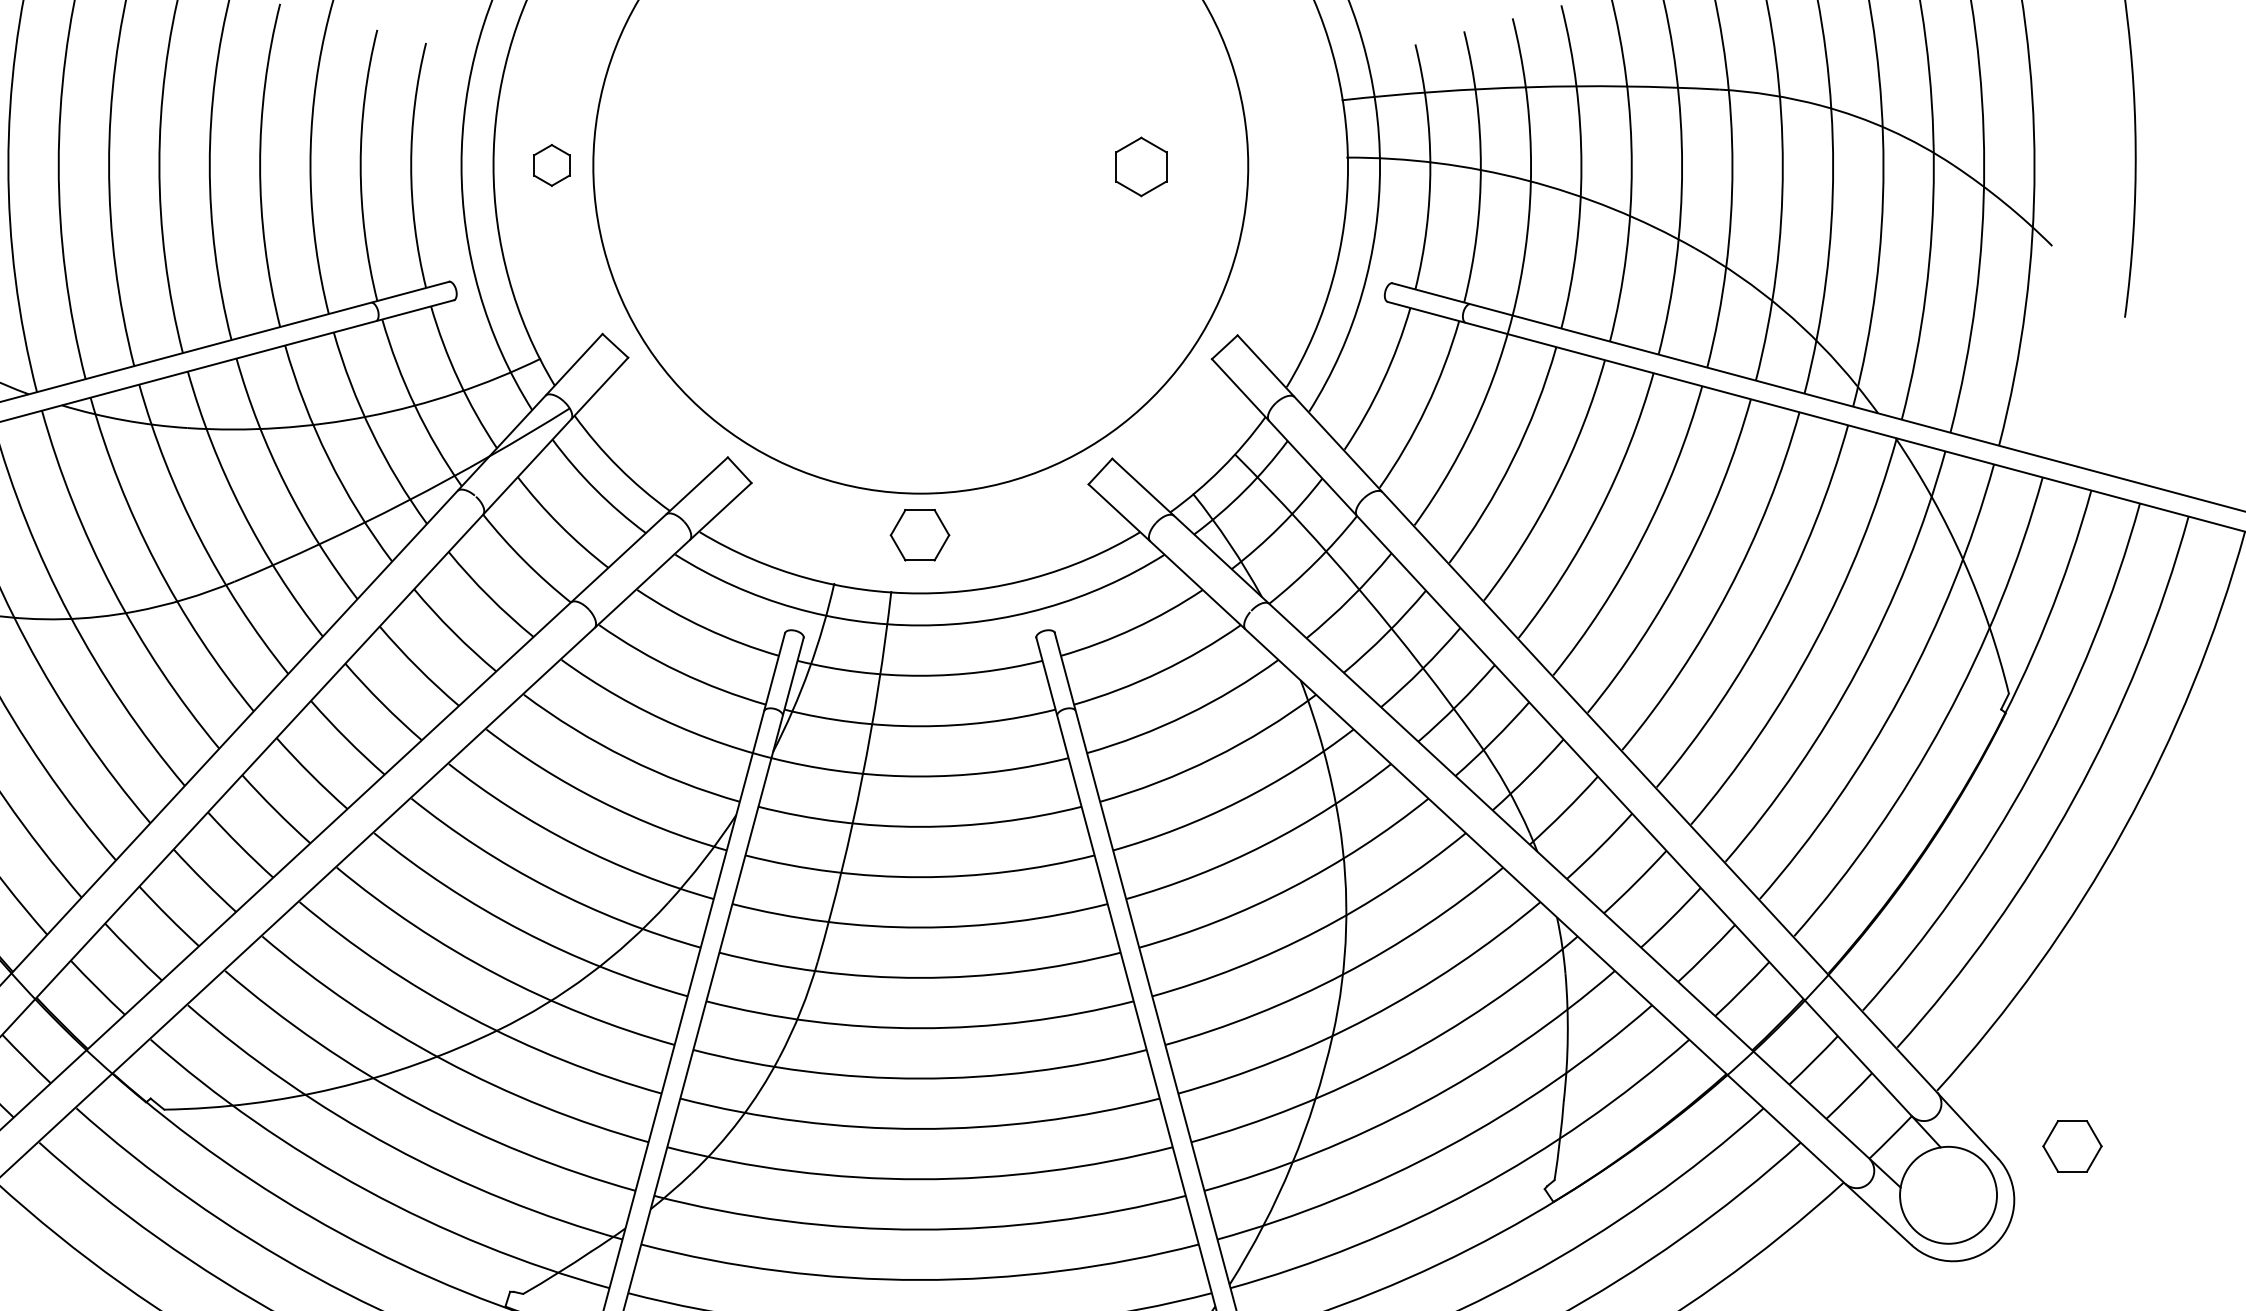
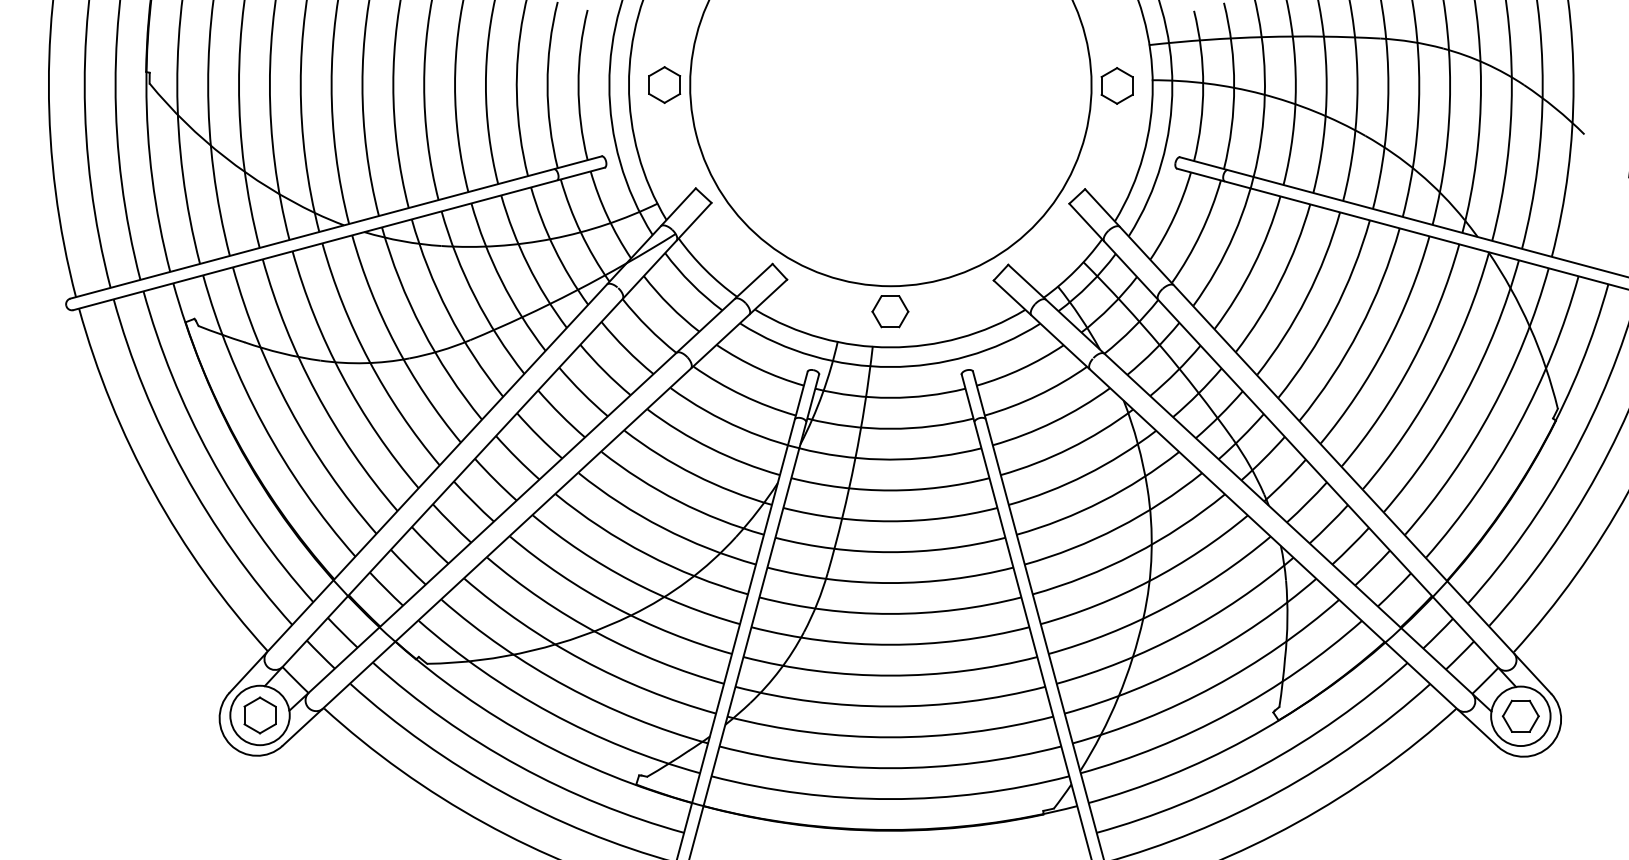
part: (551, 164) -> (664, 84), size x1.43
part: (1140, 166) -> (1116, 85), moved
part: (2071, 1145) -> (1520, 715), moved

